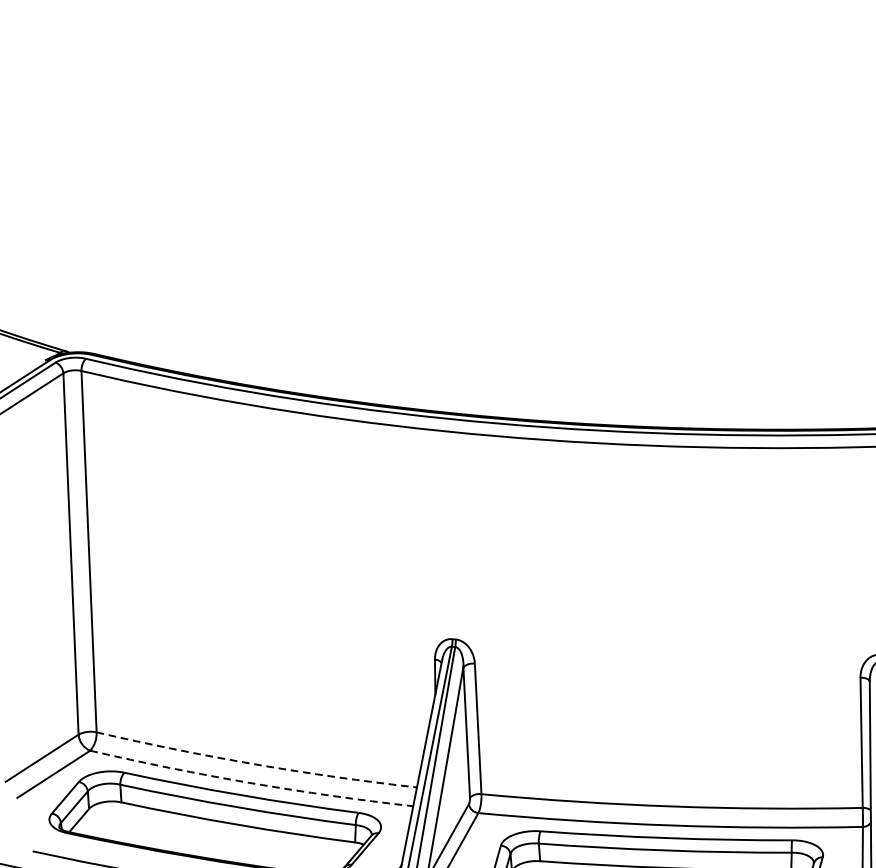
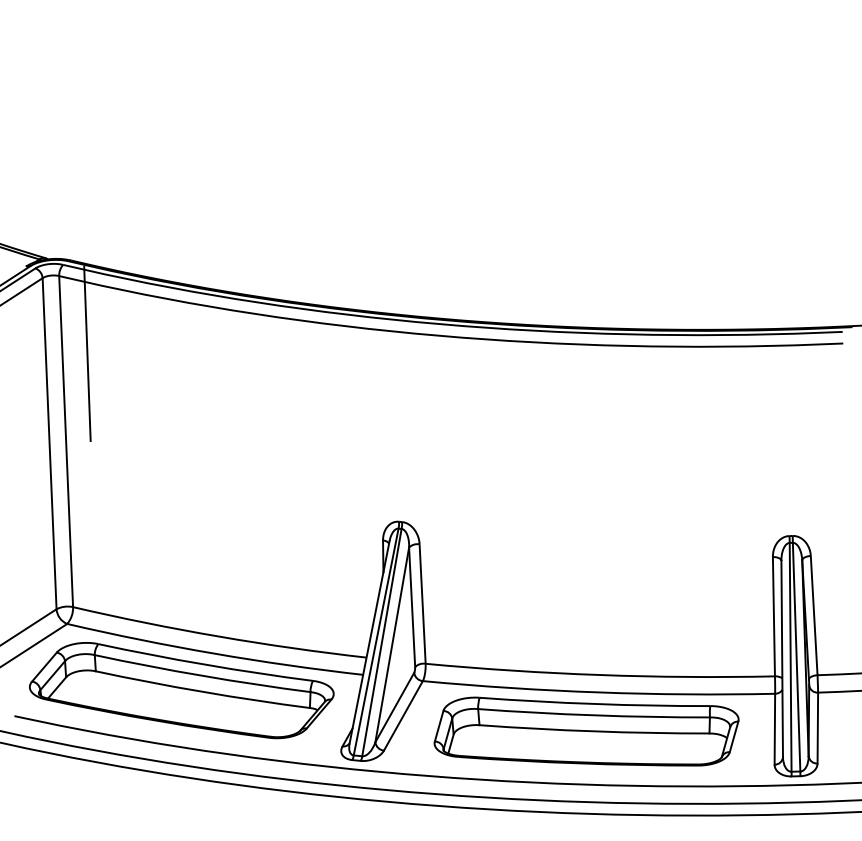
line: (112, 455) -> (87, 353), added
arc: (256, 764) -> (219, 636), dashed -> solid
arc: (250, 782) -> (214, 653), dashed -> solid

